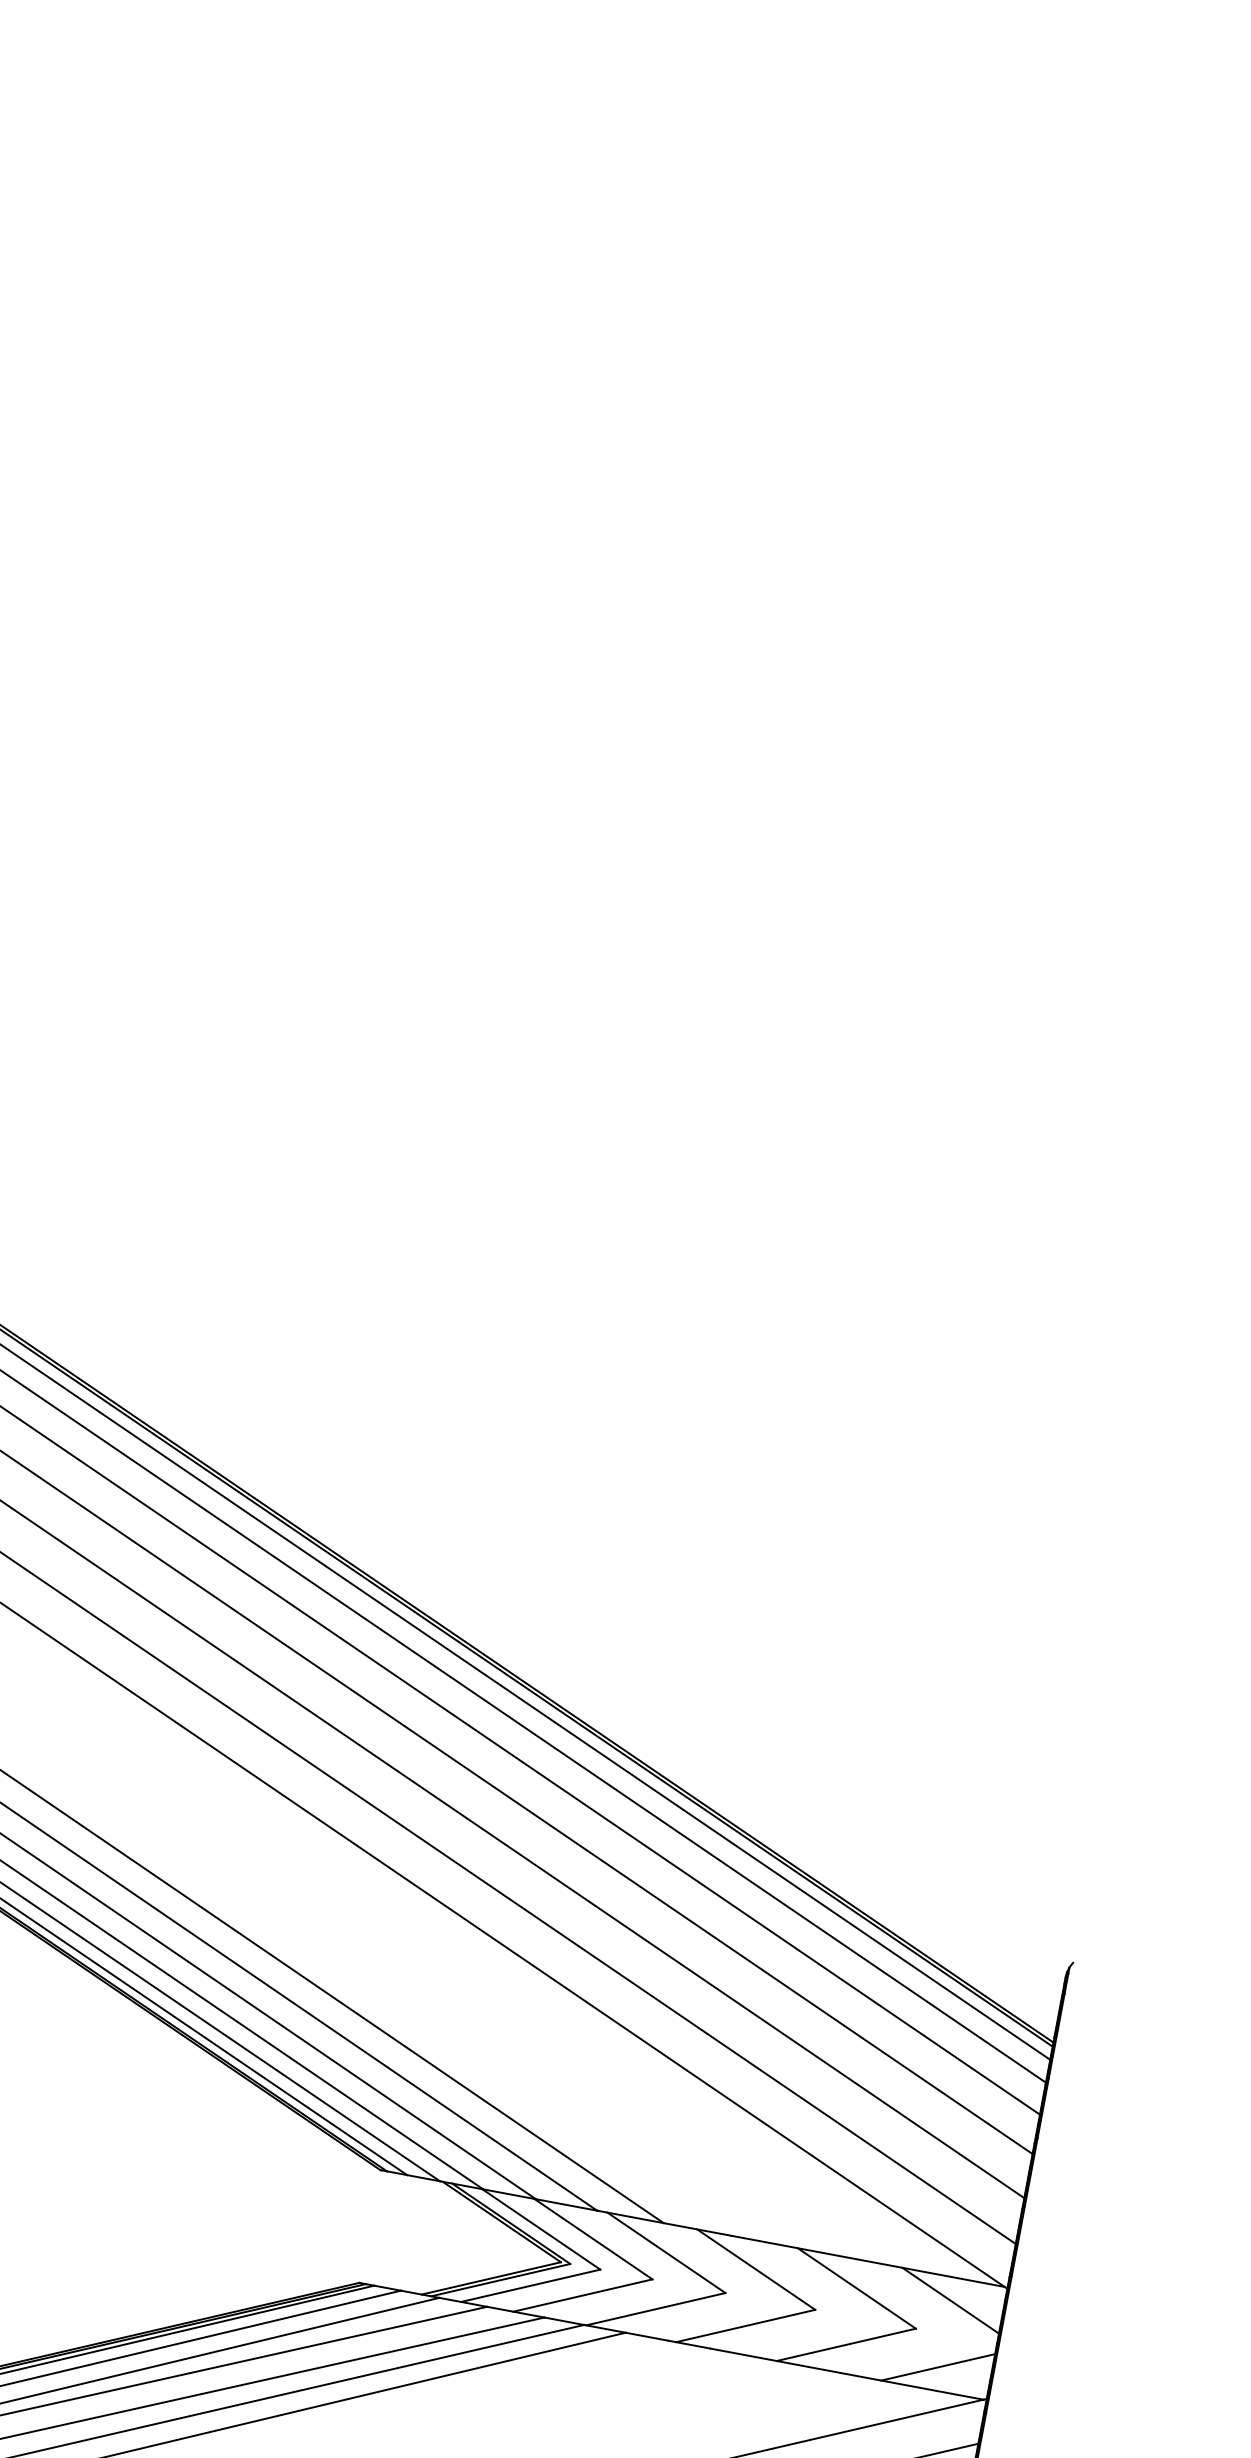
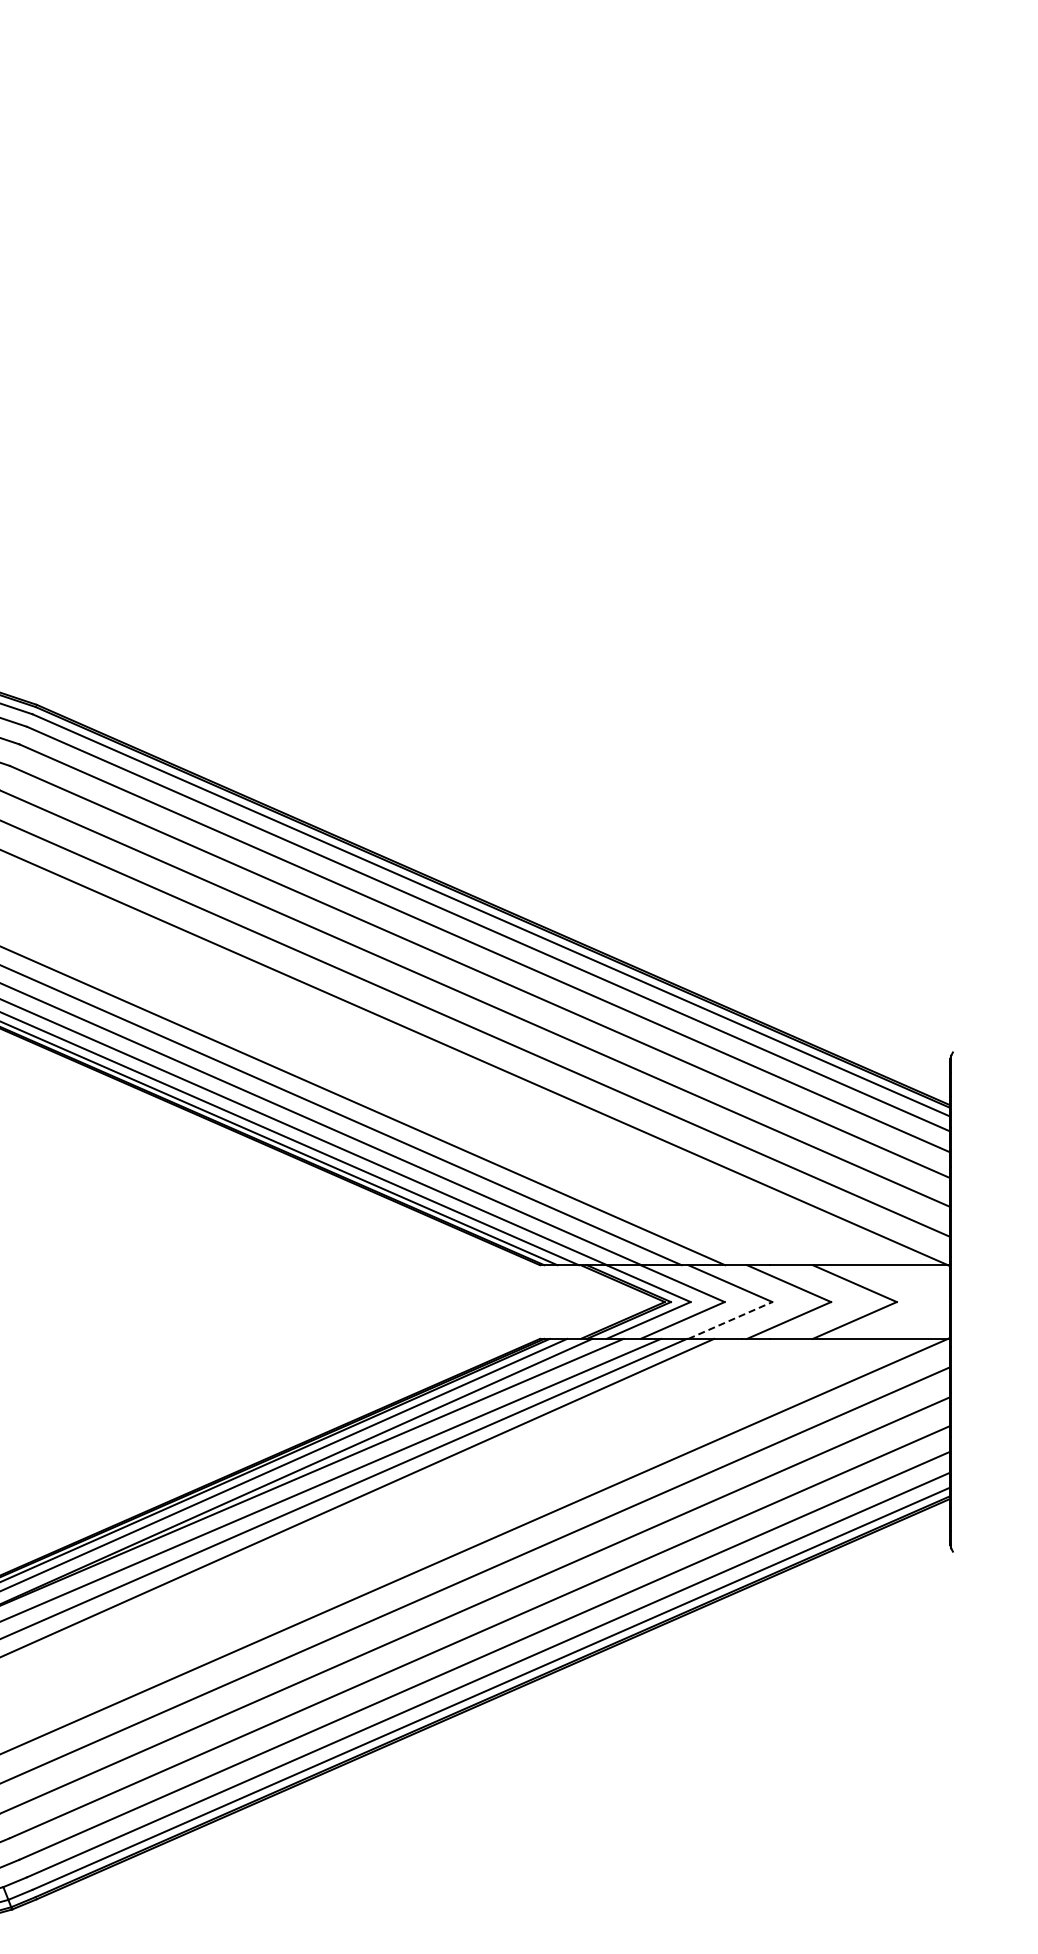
line: (950, 2301) -> (915, 1280), removed
line: (656, 2309) -> (730, 1320), solid -> dashed
line: (938, 2366) -> (915, 1323), removed

